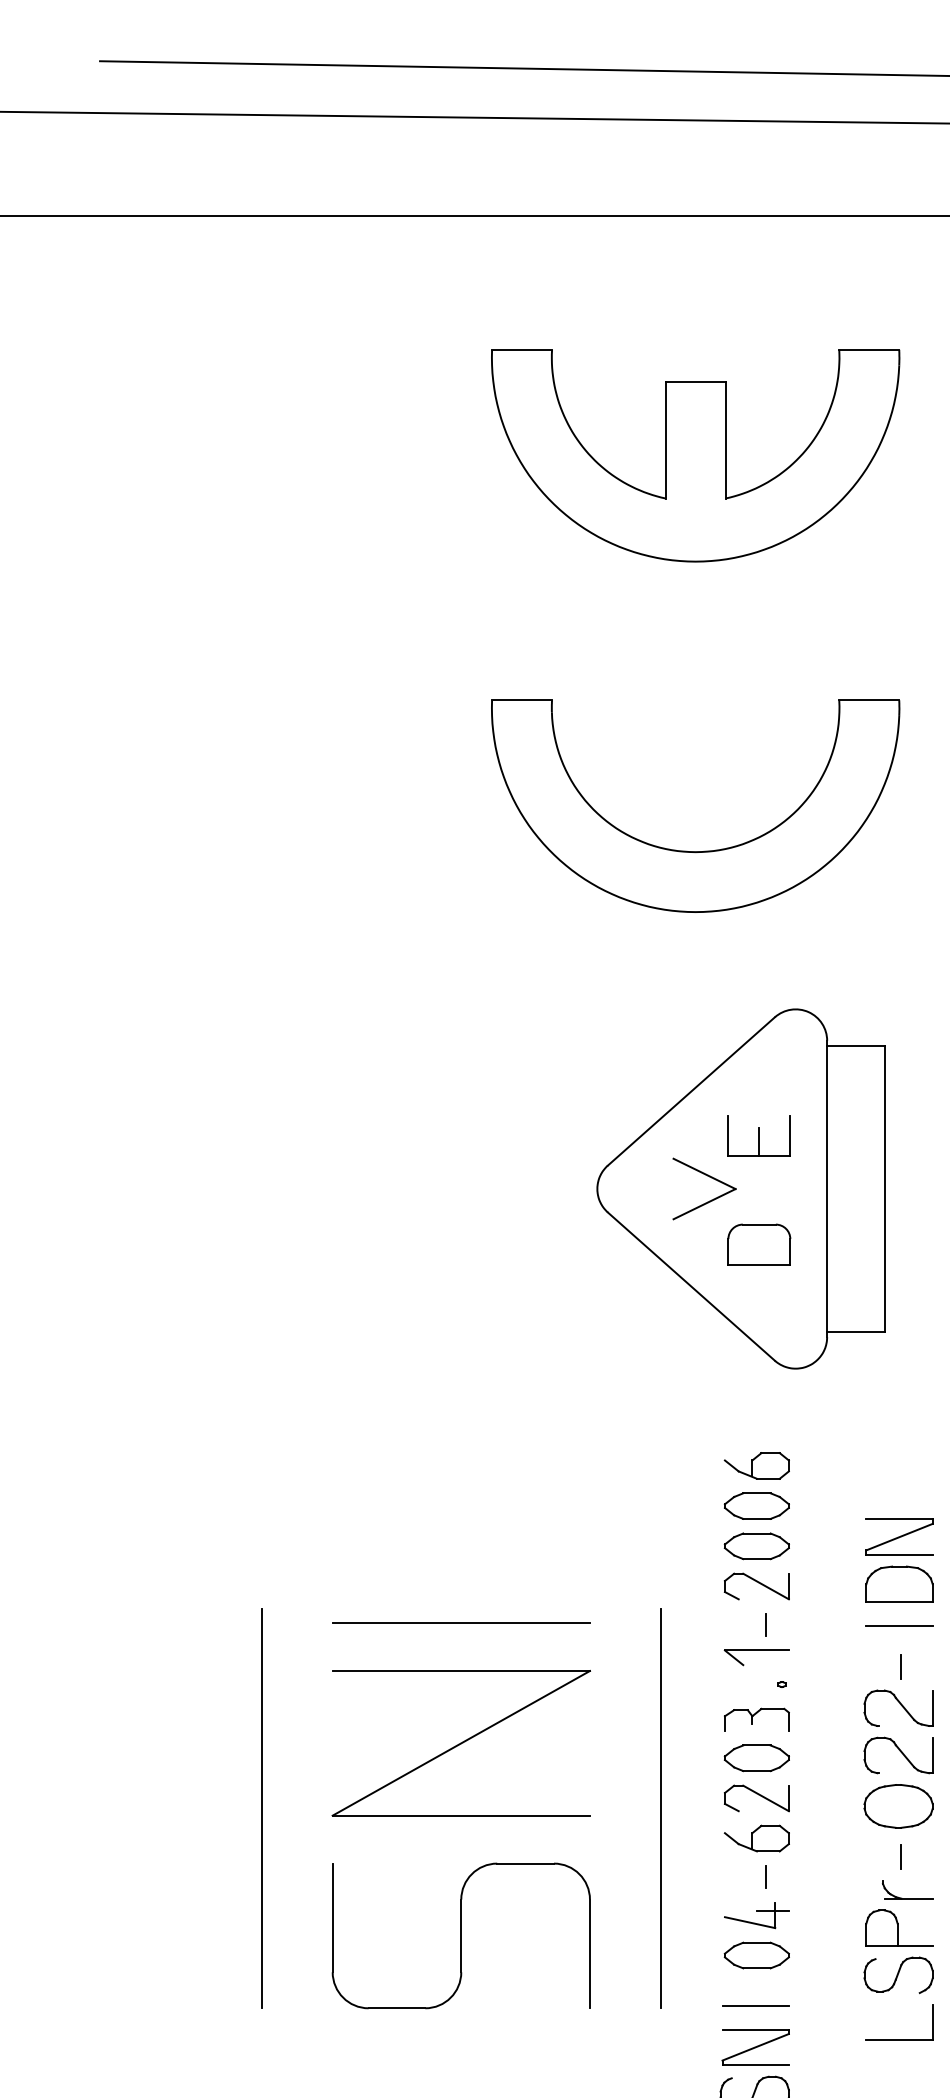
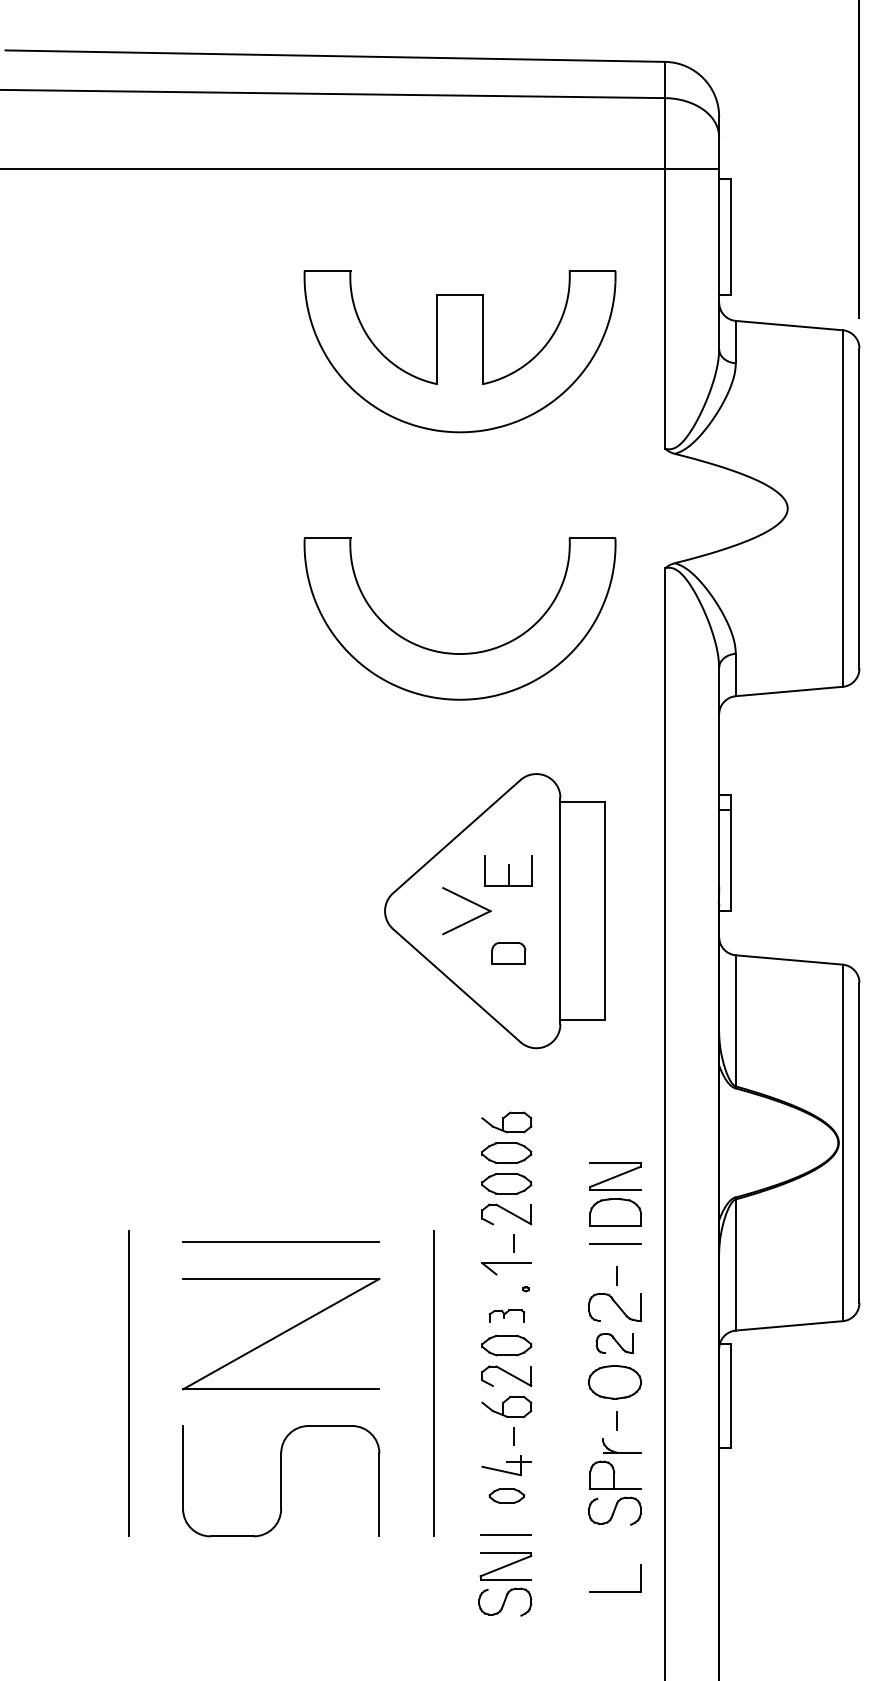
part: (759, 1244) -> (508, 953), size x0.7
part: (756, 1718) -> (506, 1315), size x0.7
part: (898, 1755) -> (614, 1343), size x0.7
part: (756, 1954) -> (506, 1495), size x0.7
part: (899, 2039) -> (615, 1591), moved

